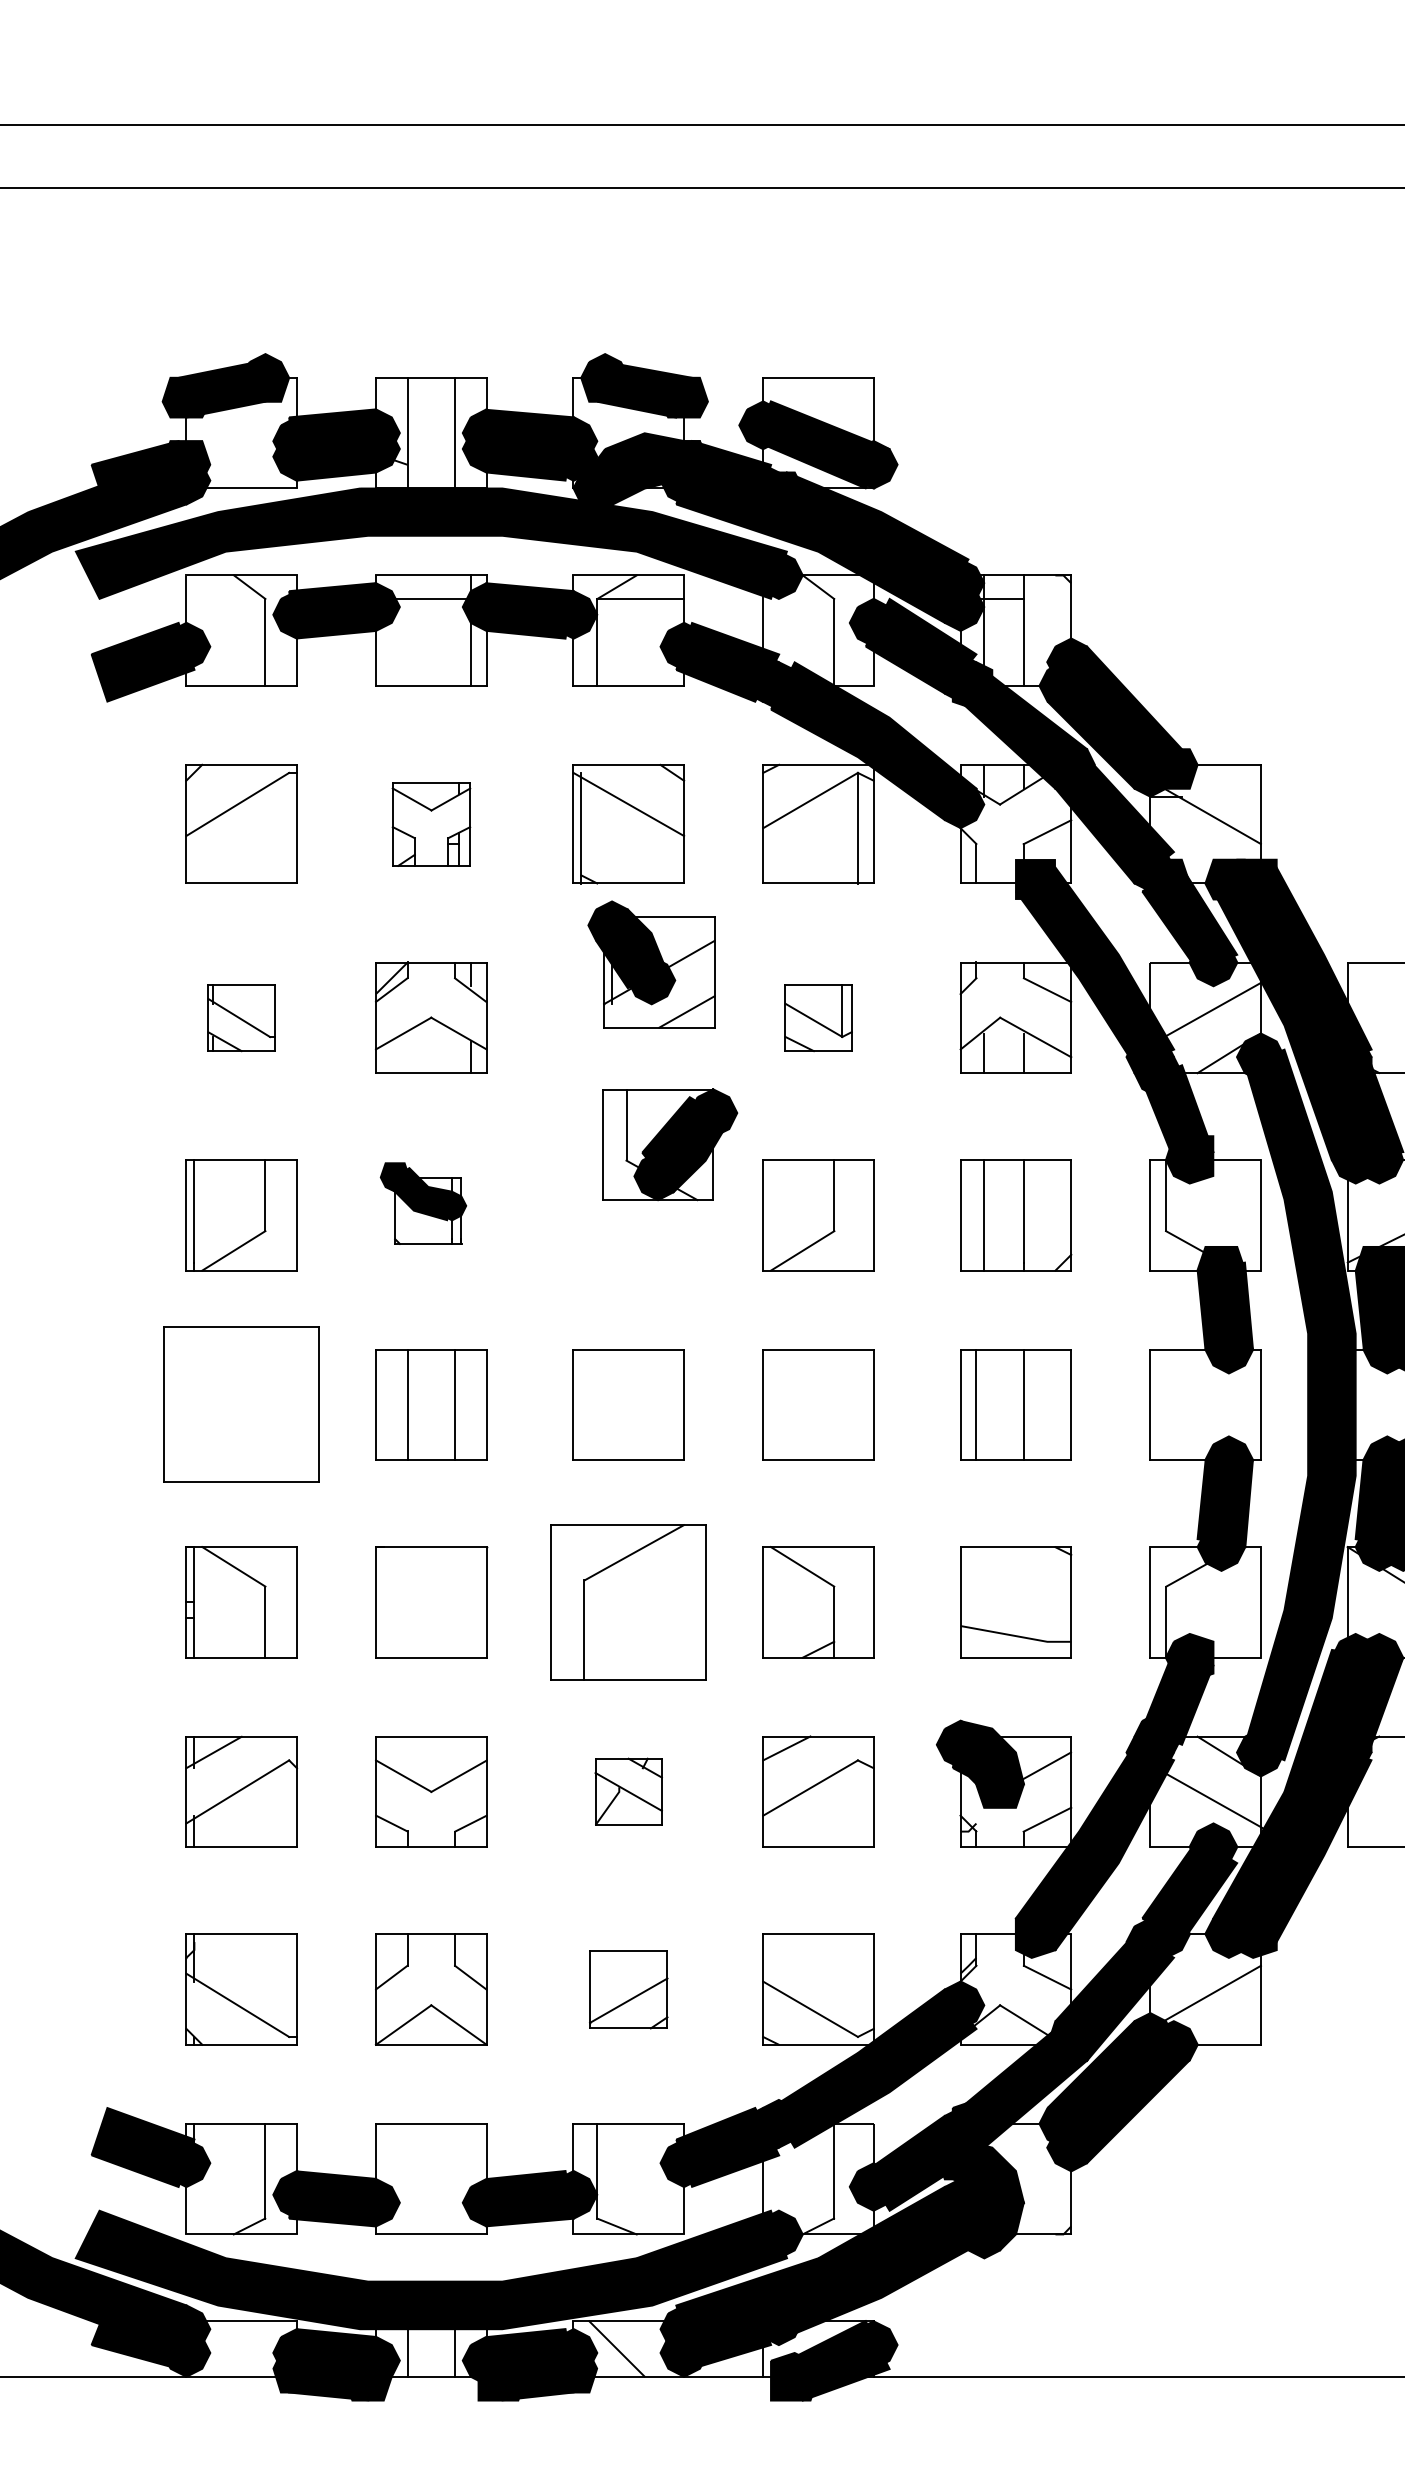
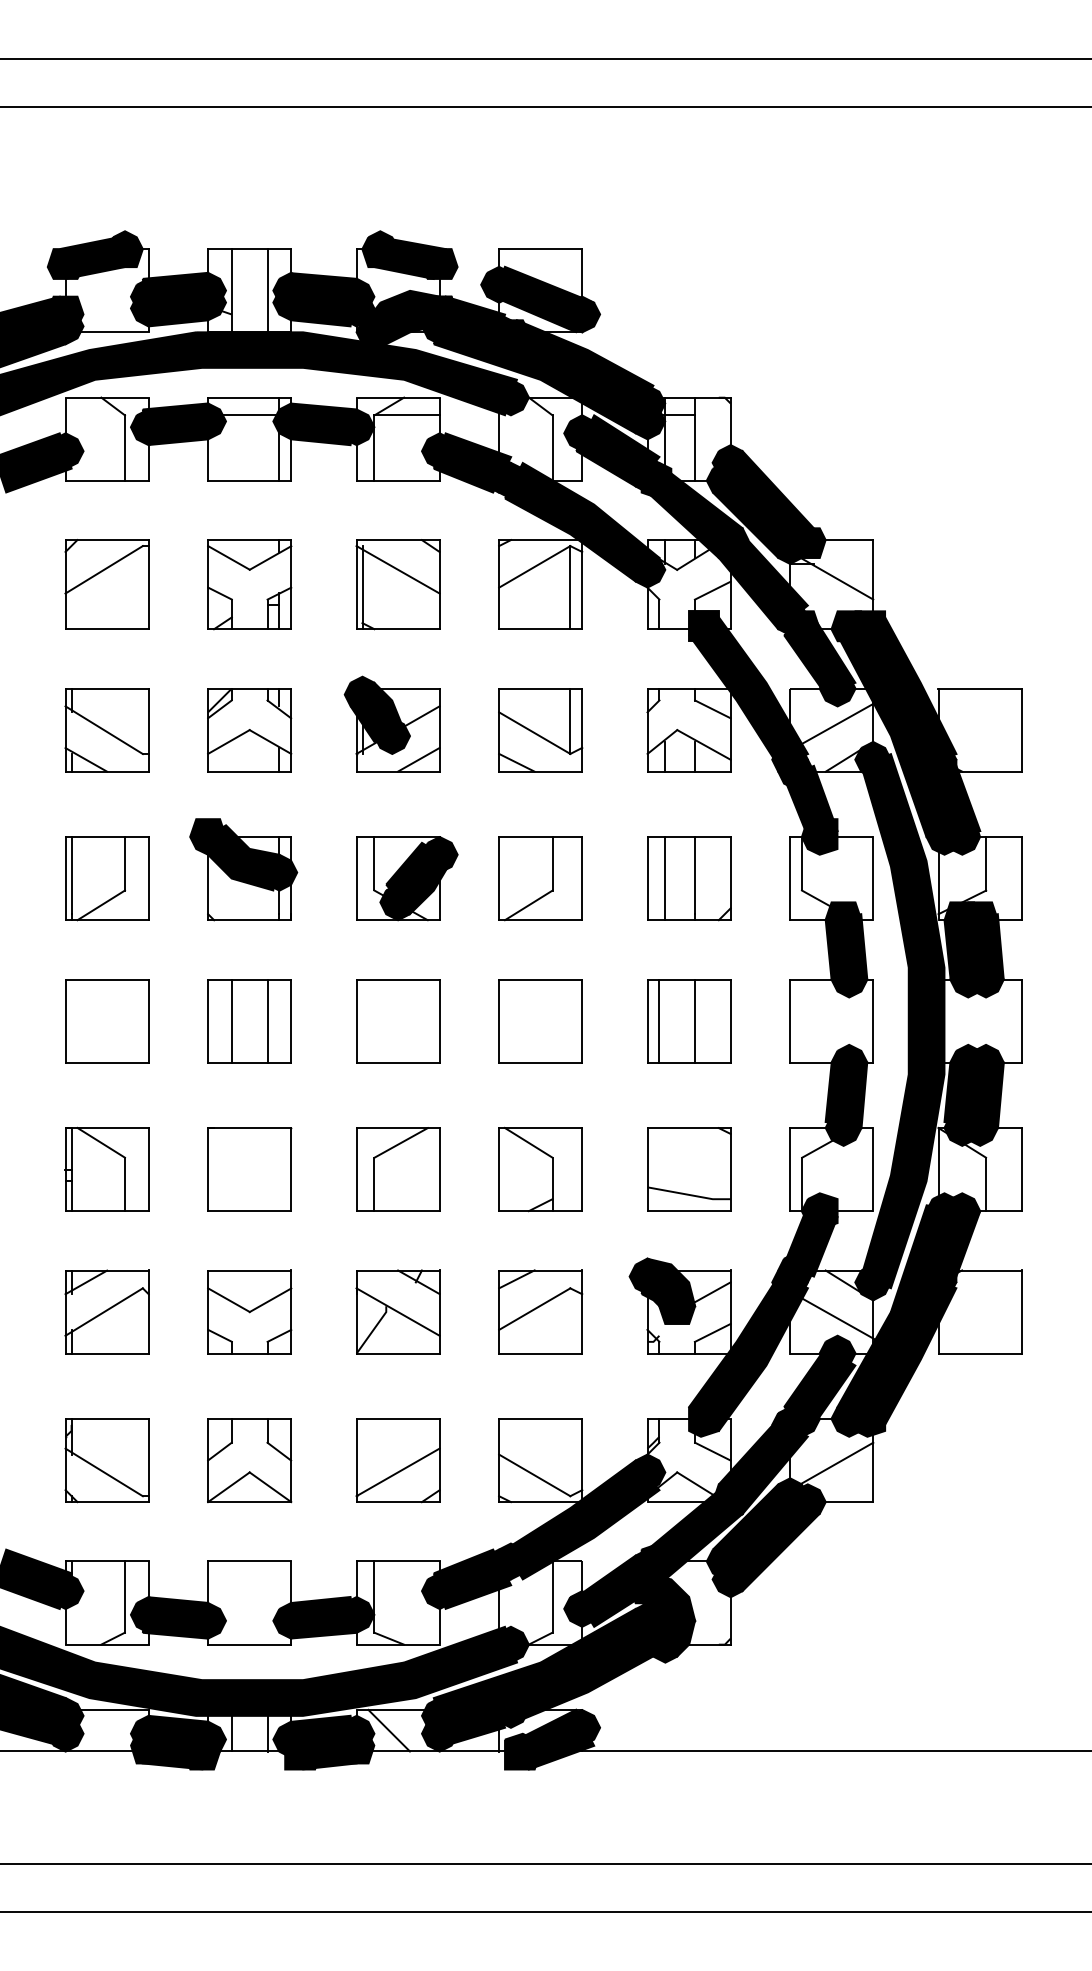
part: (431, 824) -> (249, 584), size x1.43
part: (650, 963) -> (391, 723), moved
part: (240, 1018) -> (106, 730), size x1.67
part: (818, 1018) -> (540, 730), size x1.67
part: (670, 1144) -> (407, 878), moved
part: (423, 1203) -> (243, 869), size x1.67
part: (242, 1405) -> (107, 1021), size x0.71
part: (629, 1602) -> (398, 1169), size x0.71
part: (627, 1791) -> (397, 1311), size x1.67
part: (627, 1989) -> (397, 1460), size x1.43

